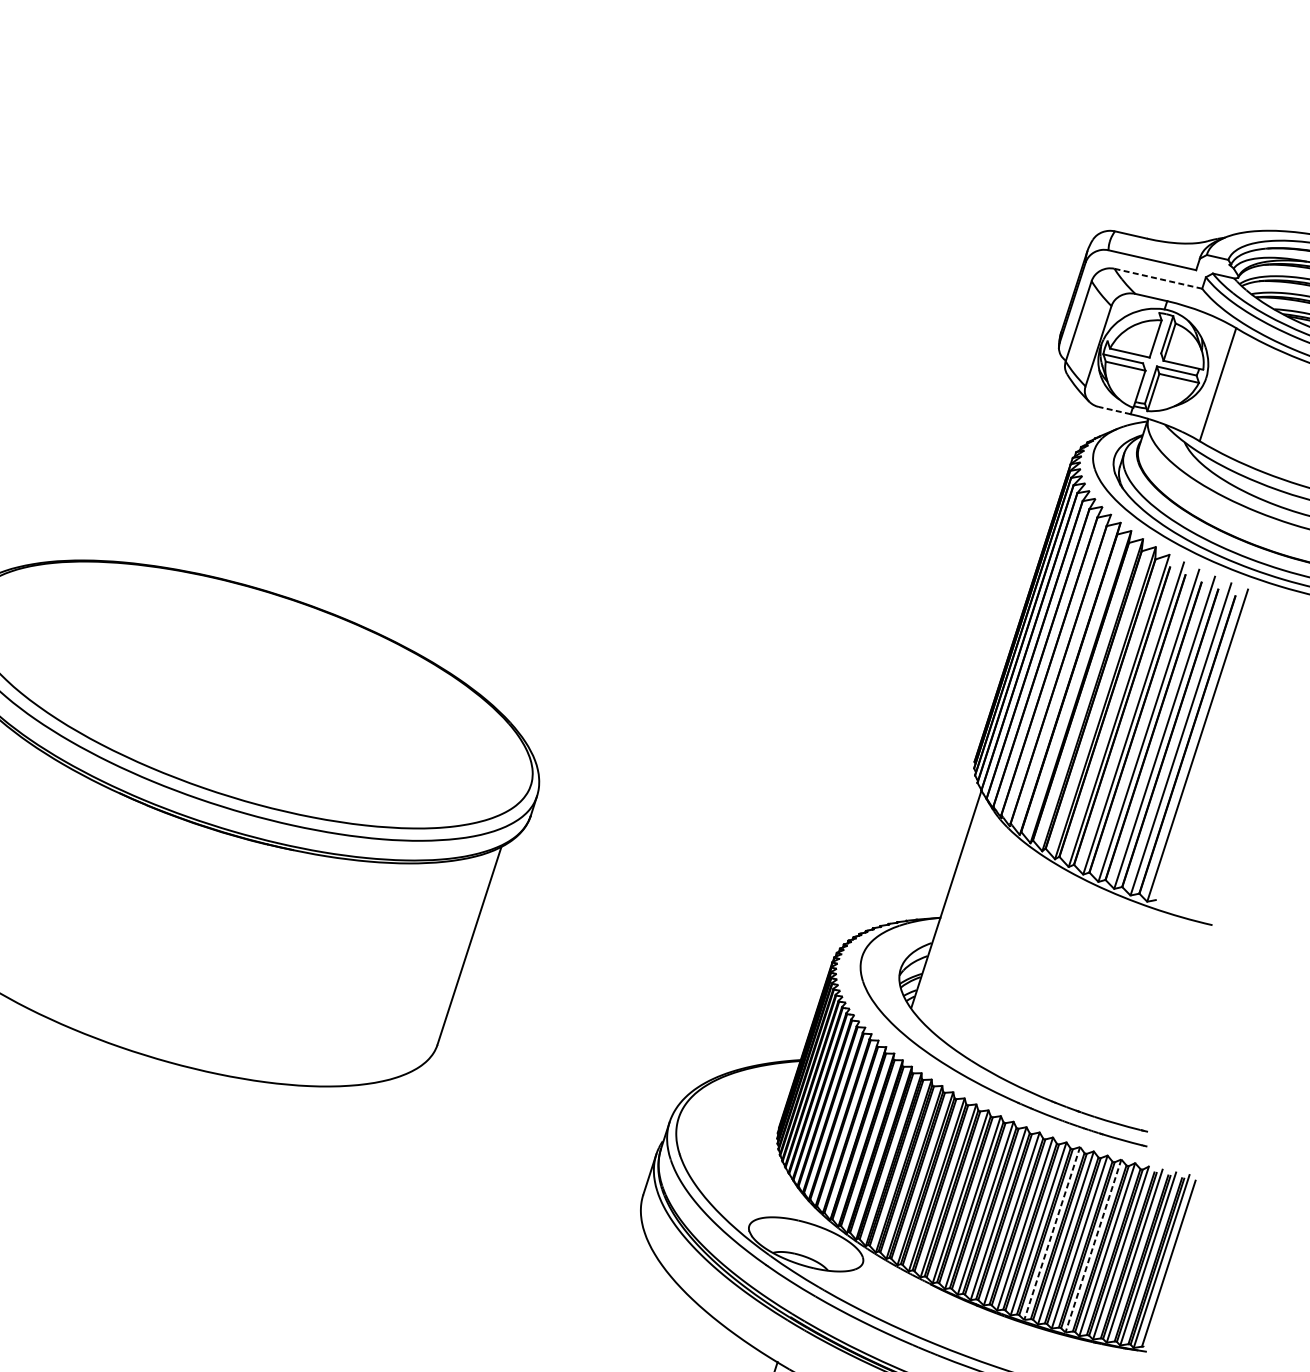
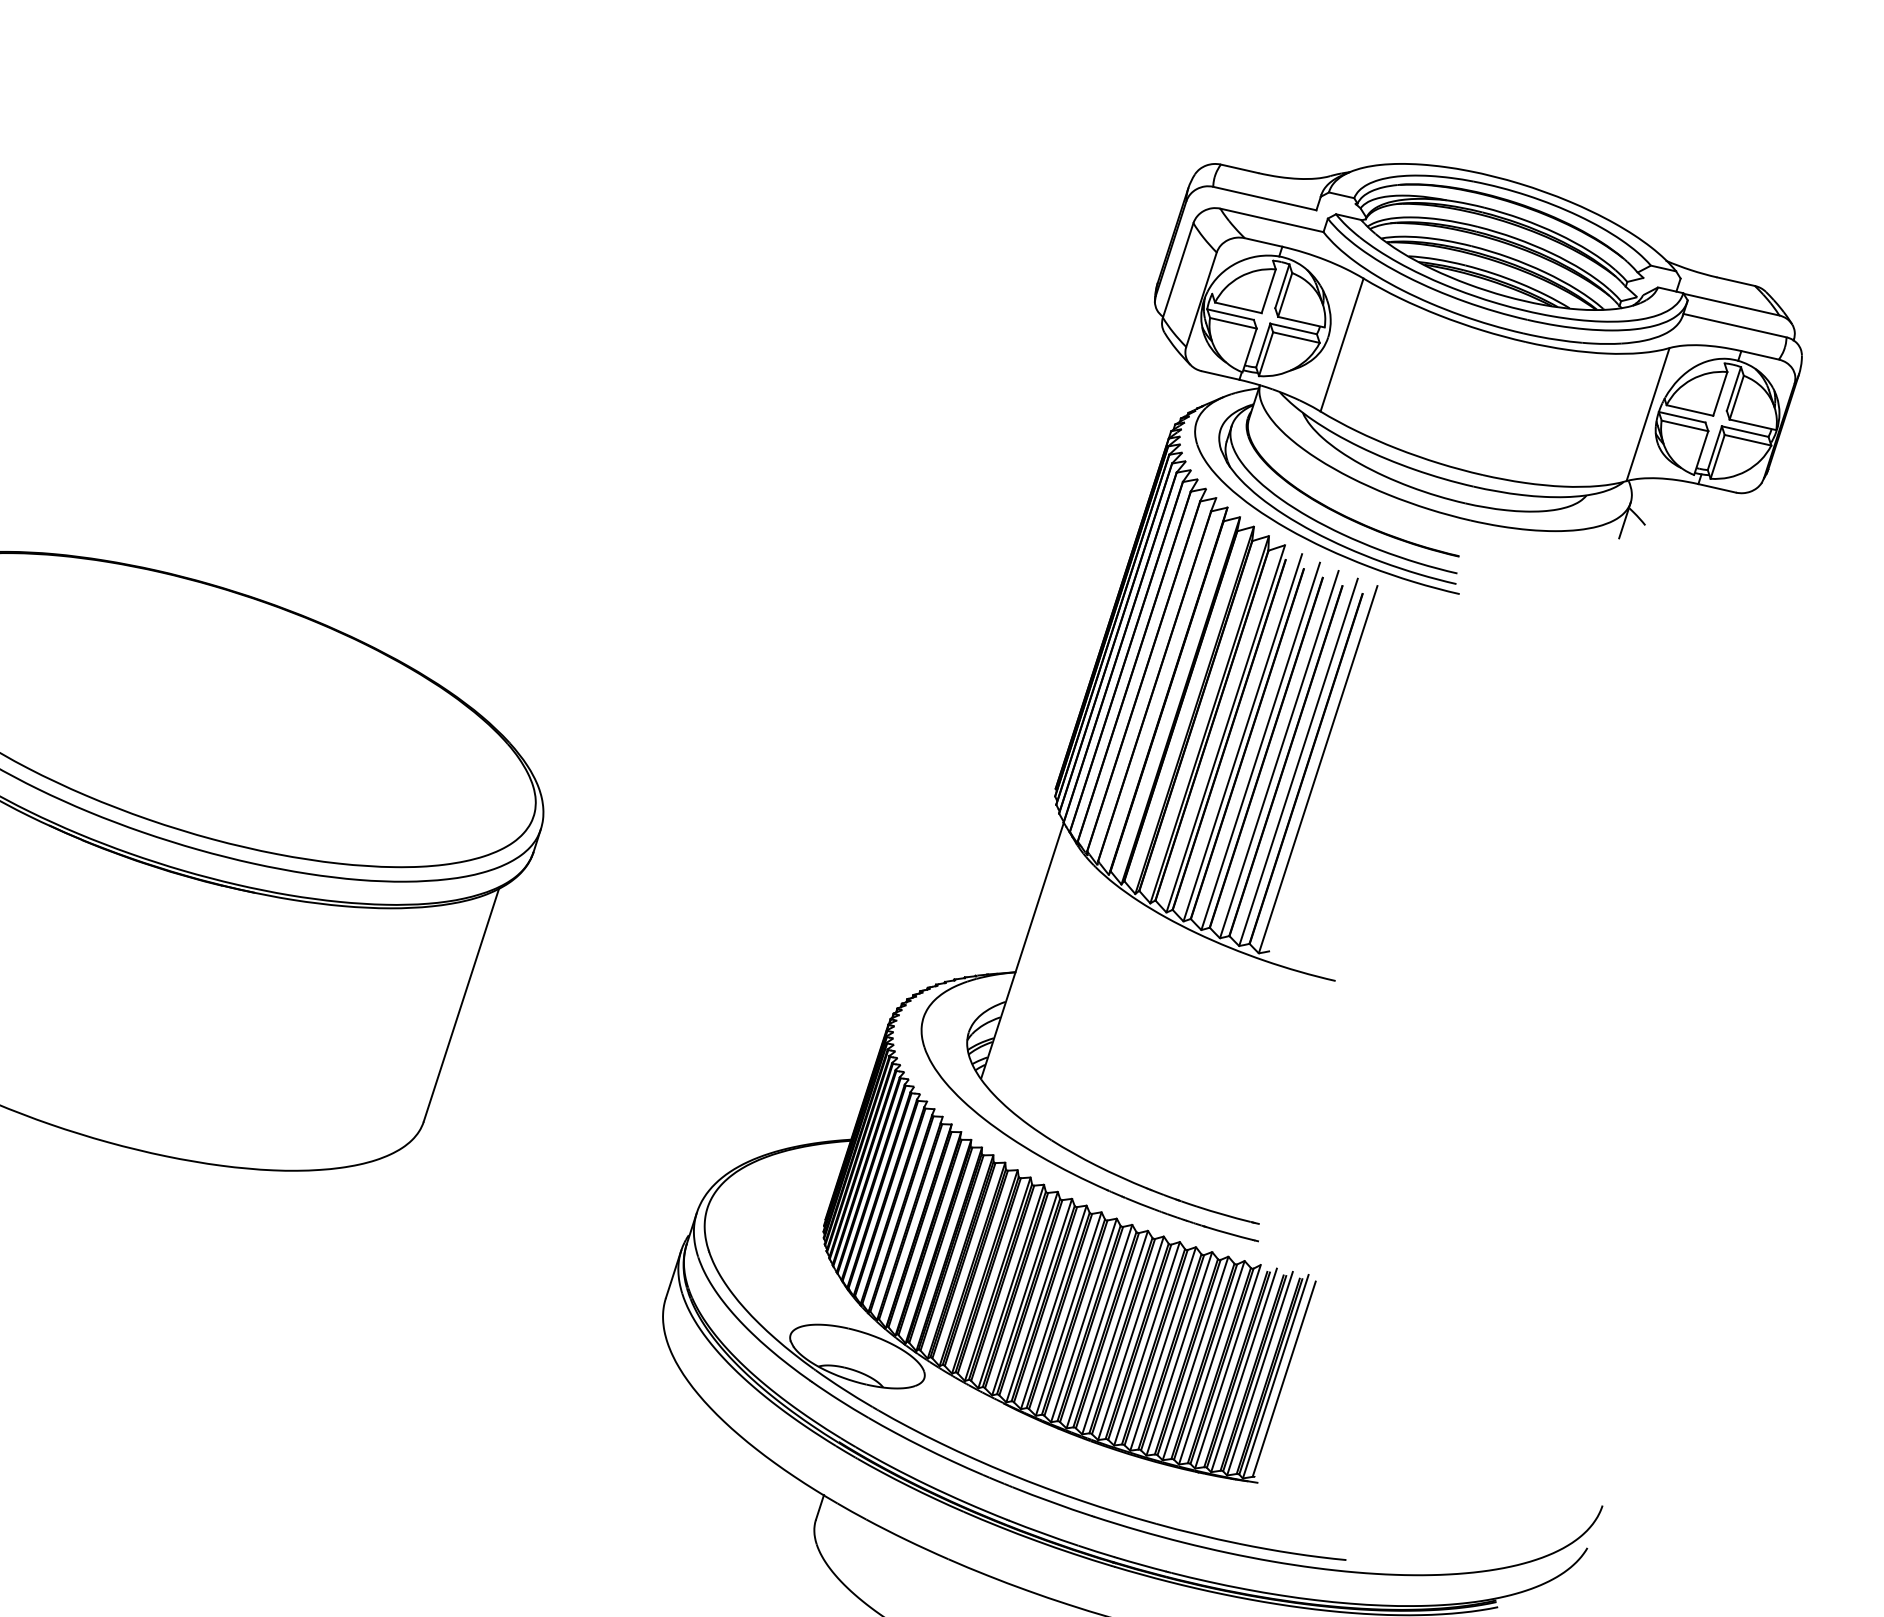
line: (1158, 278) -> (1271, 220), dashed -> solid
line: (1114, 410) -> (1220, 375), dashed -> solid
line: (1052, 1233) -> (1147, 1343), dashed -> solid
line: (1093, 1246) -> (1195, 1358), dashed -> solid

